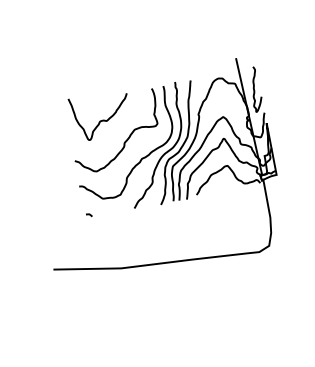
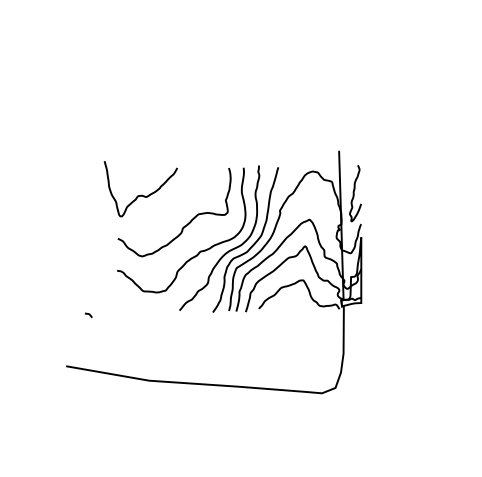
curve: (102, 119) -> (141, 194), moved
curve: (88, 214) -> (88, 314), moved

